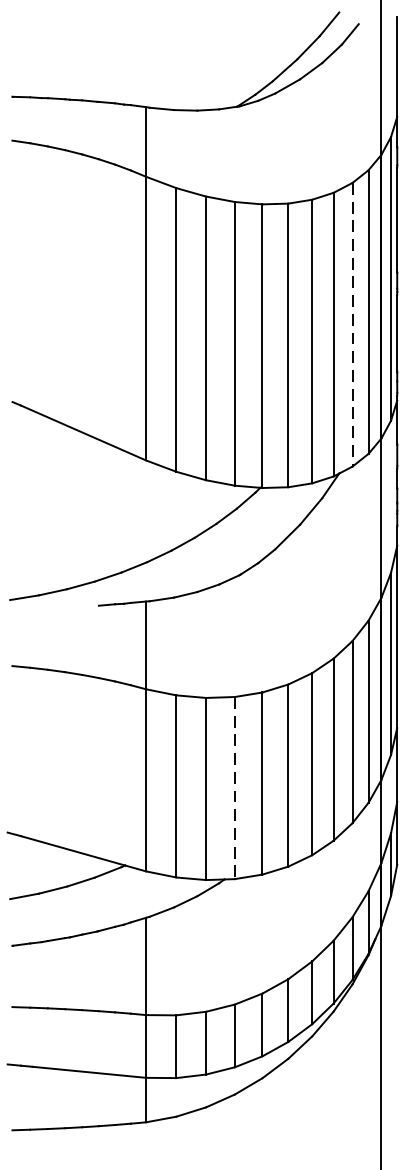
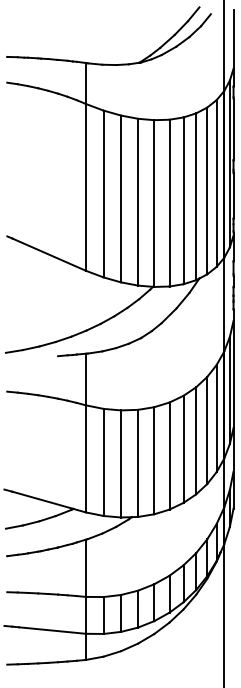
line: (352, 325) -> (207, 191), dashed -> solid
line: (235, 788) -> (138, 463), dashed -> solid

